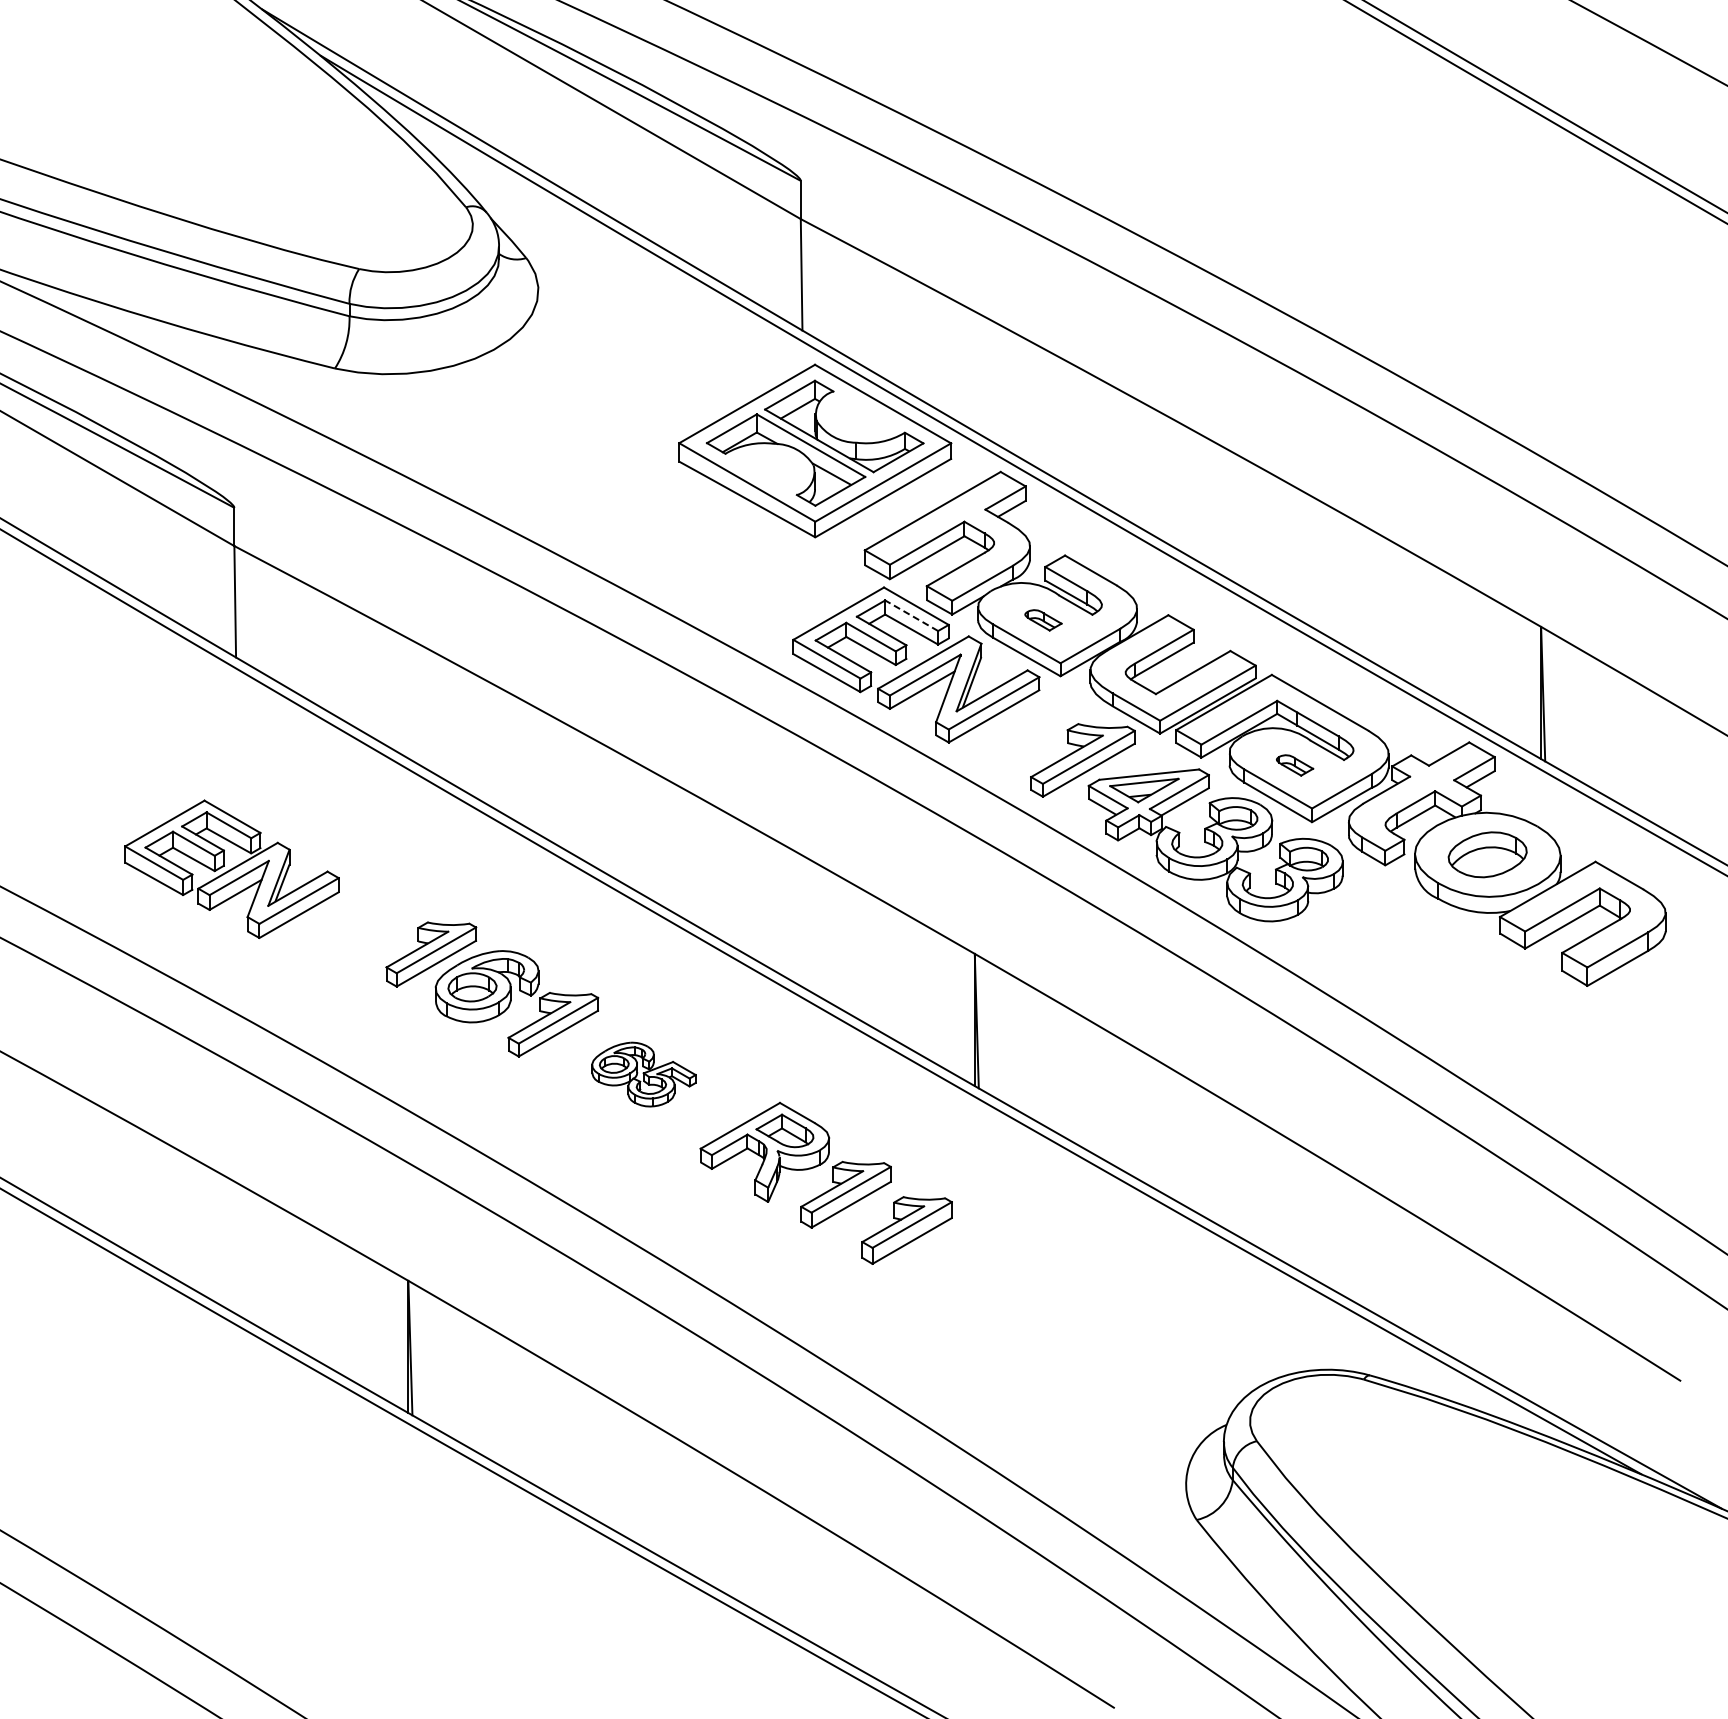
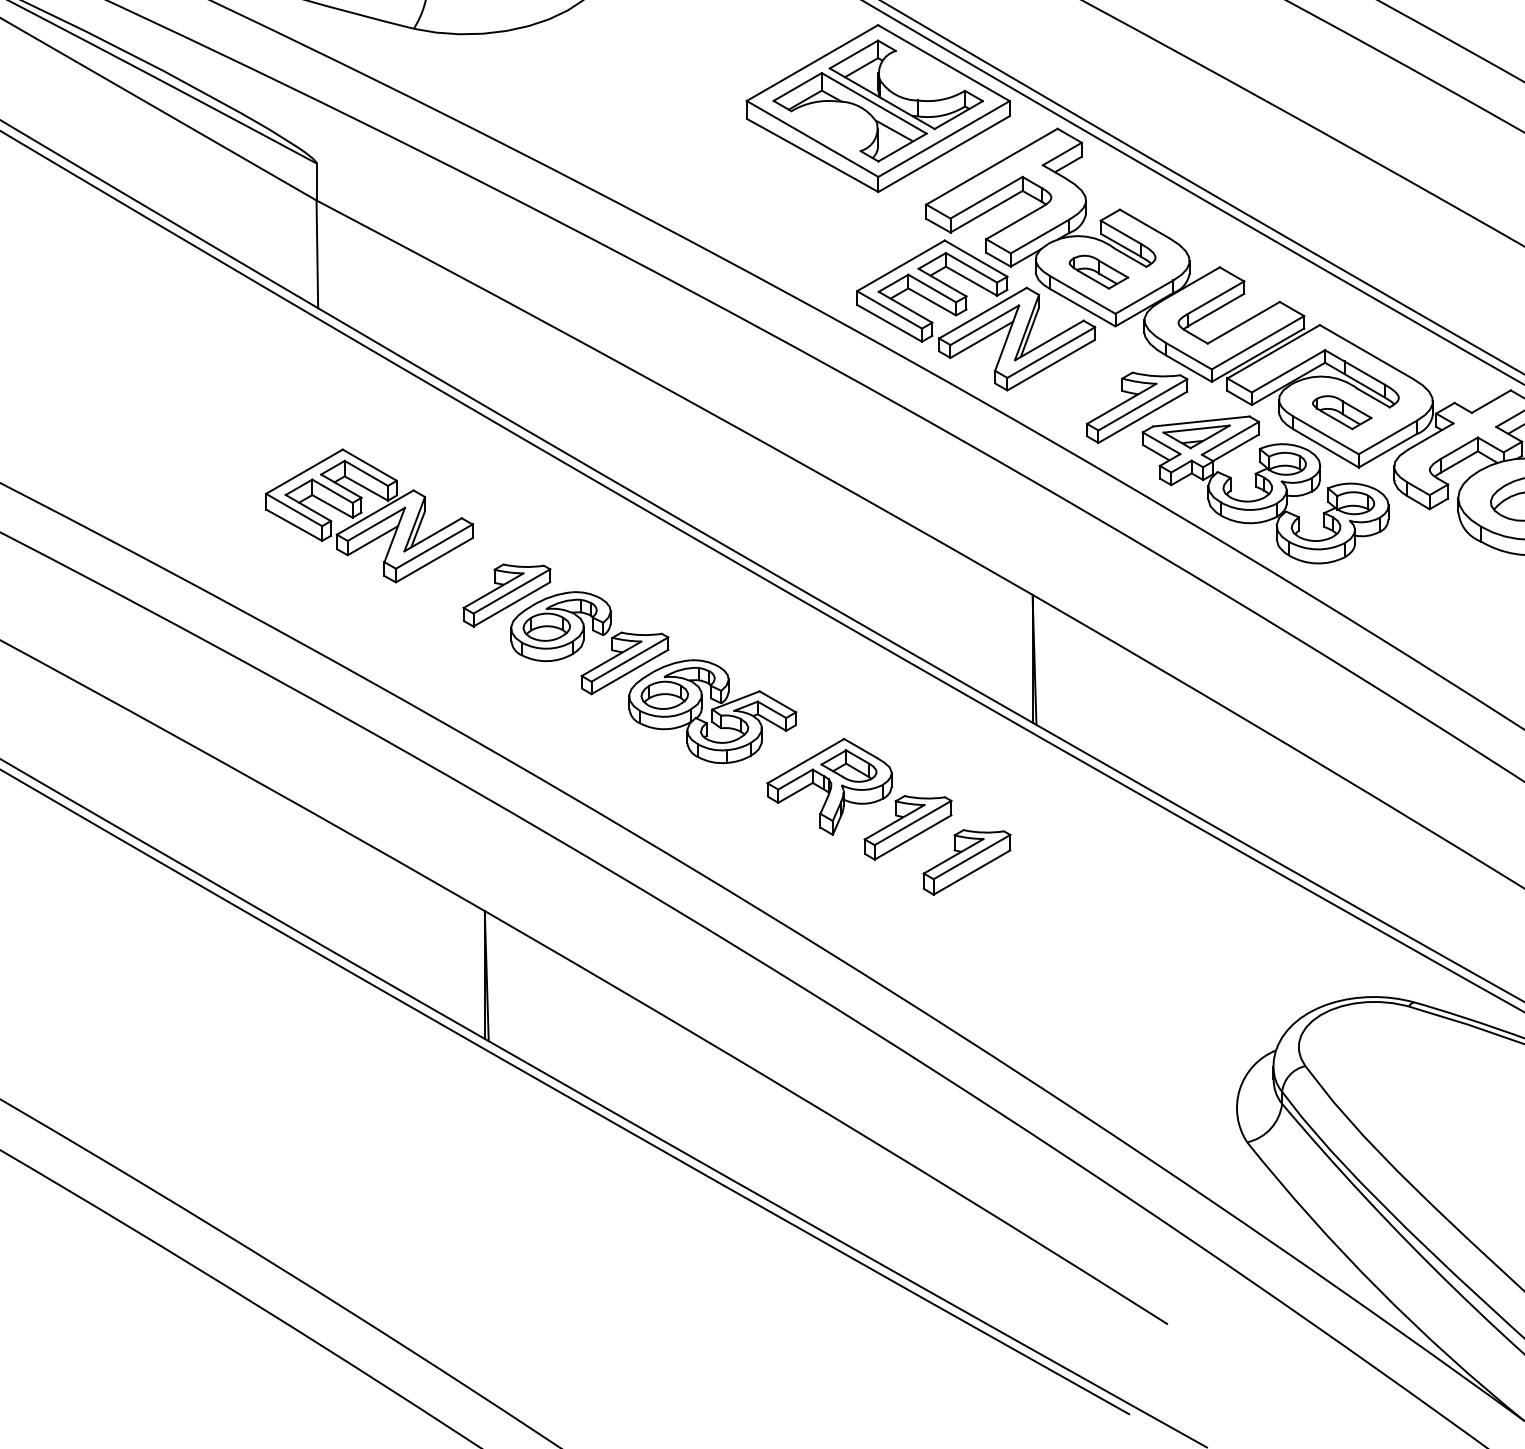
line: (911, 615) -> (971, 267), dashed -> solid
part: (1043, 620) -> (1099, 272), size x1.67
part: (1294, 765) -> (1341, 412), size x1.67
part: (231, 868) -> (368, 515), moved
part: (643, 1074) -> (712, 711), size x1.67

